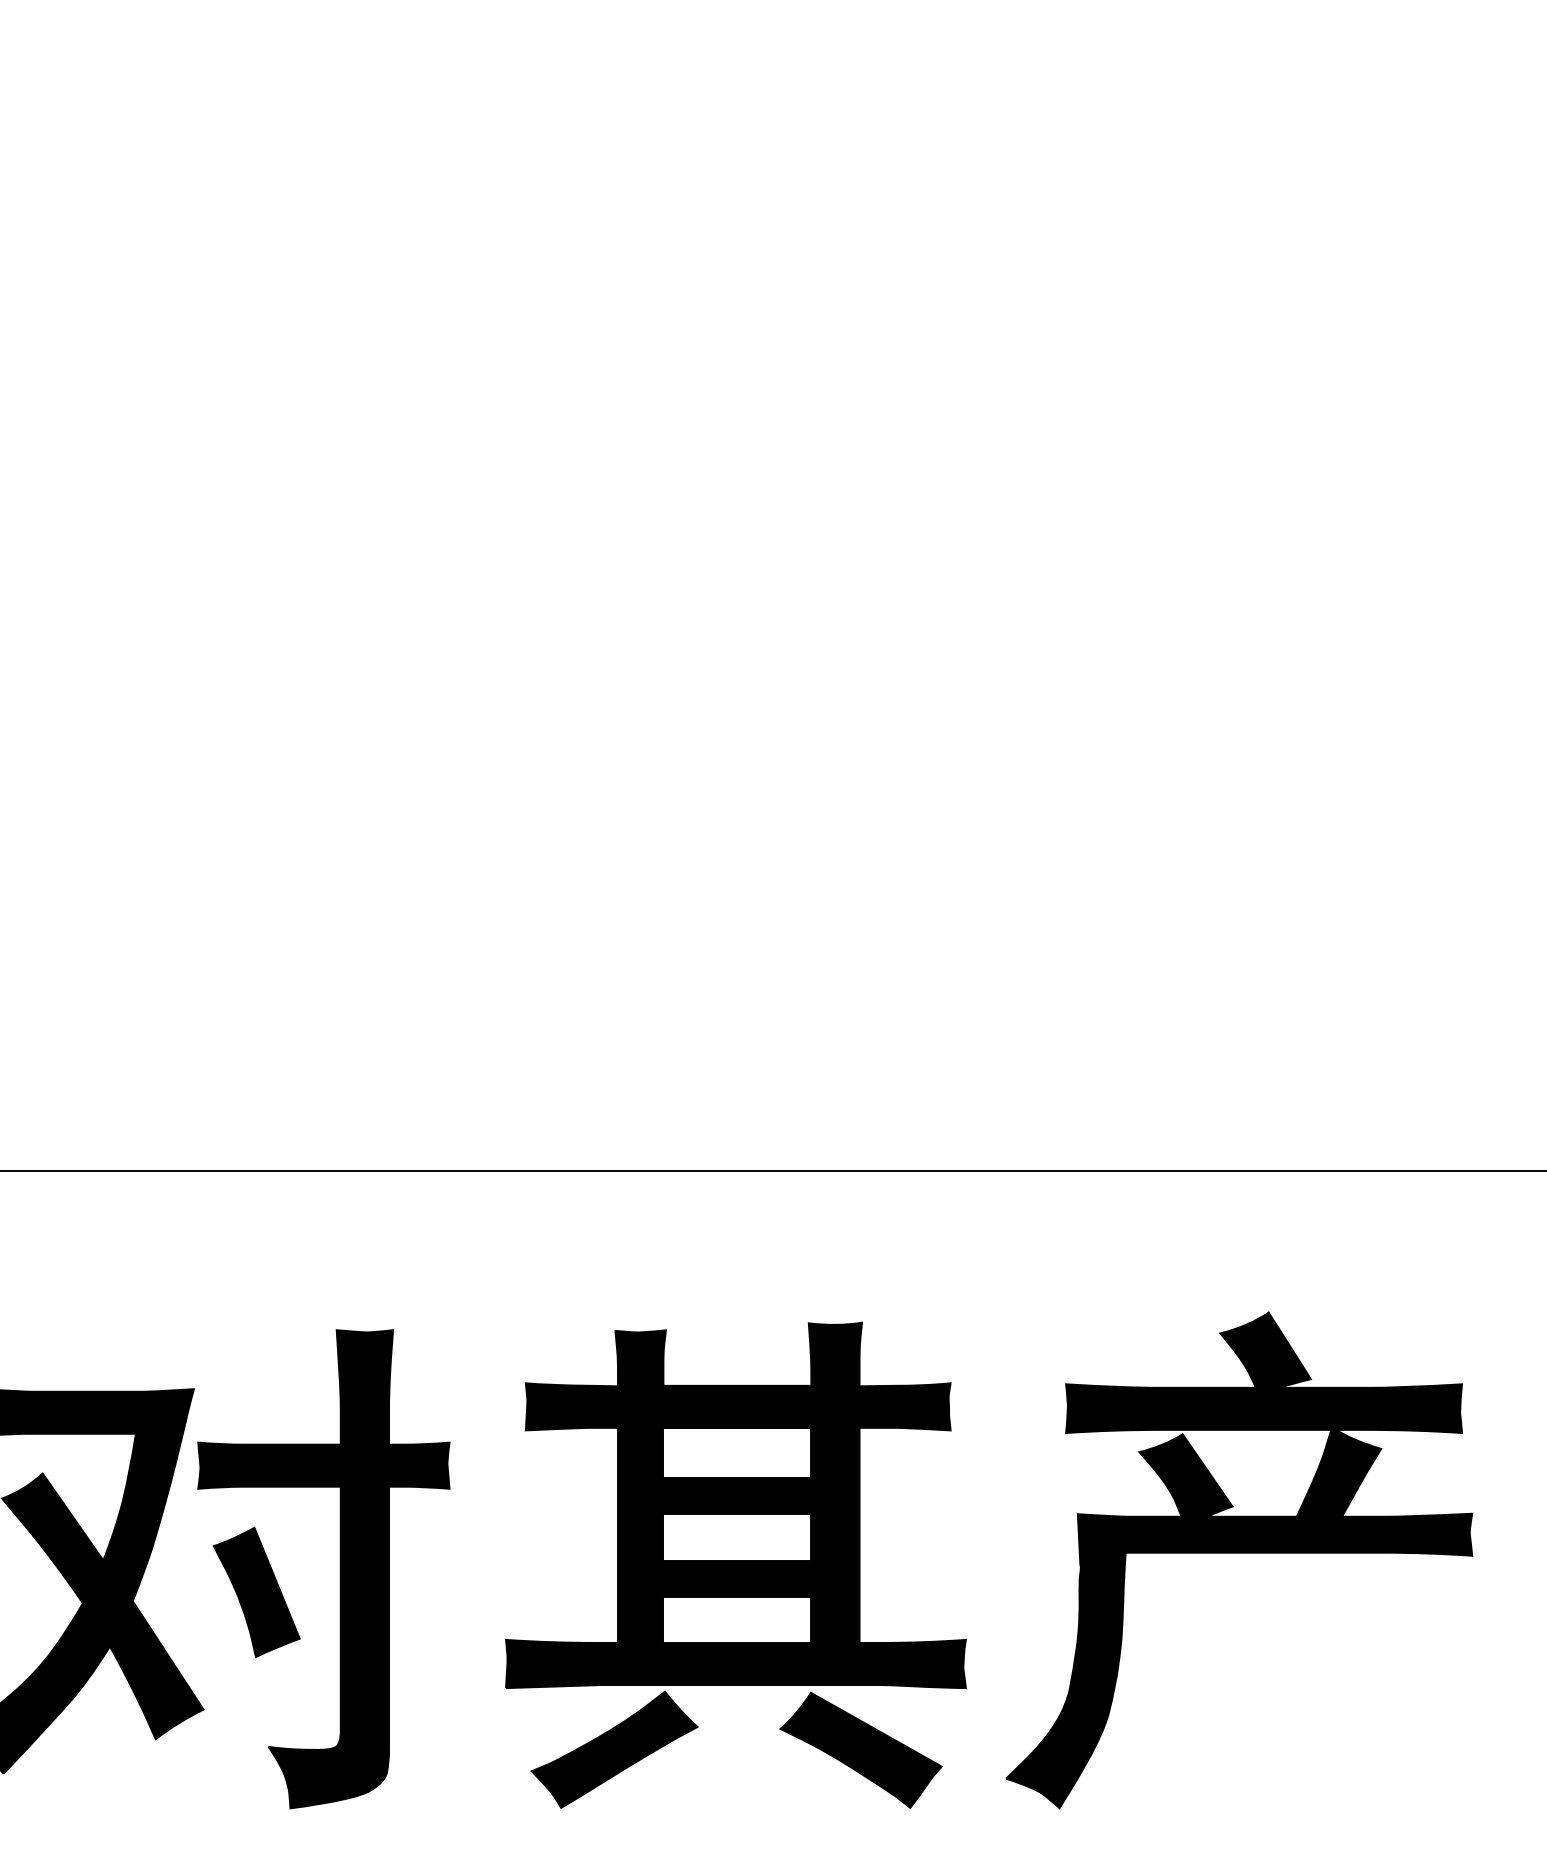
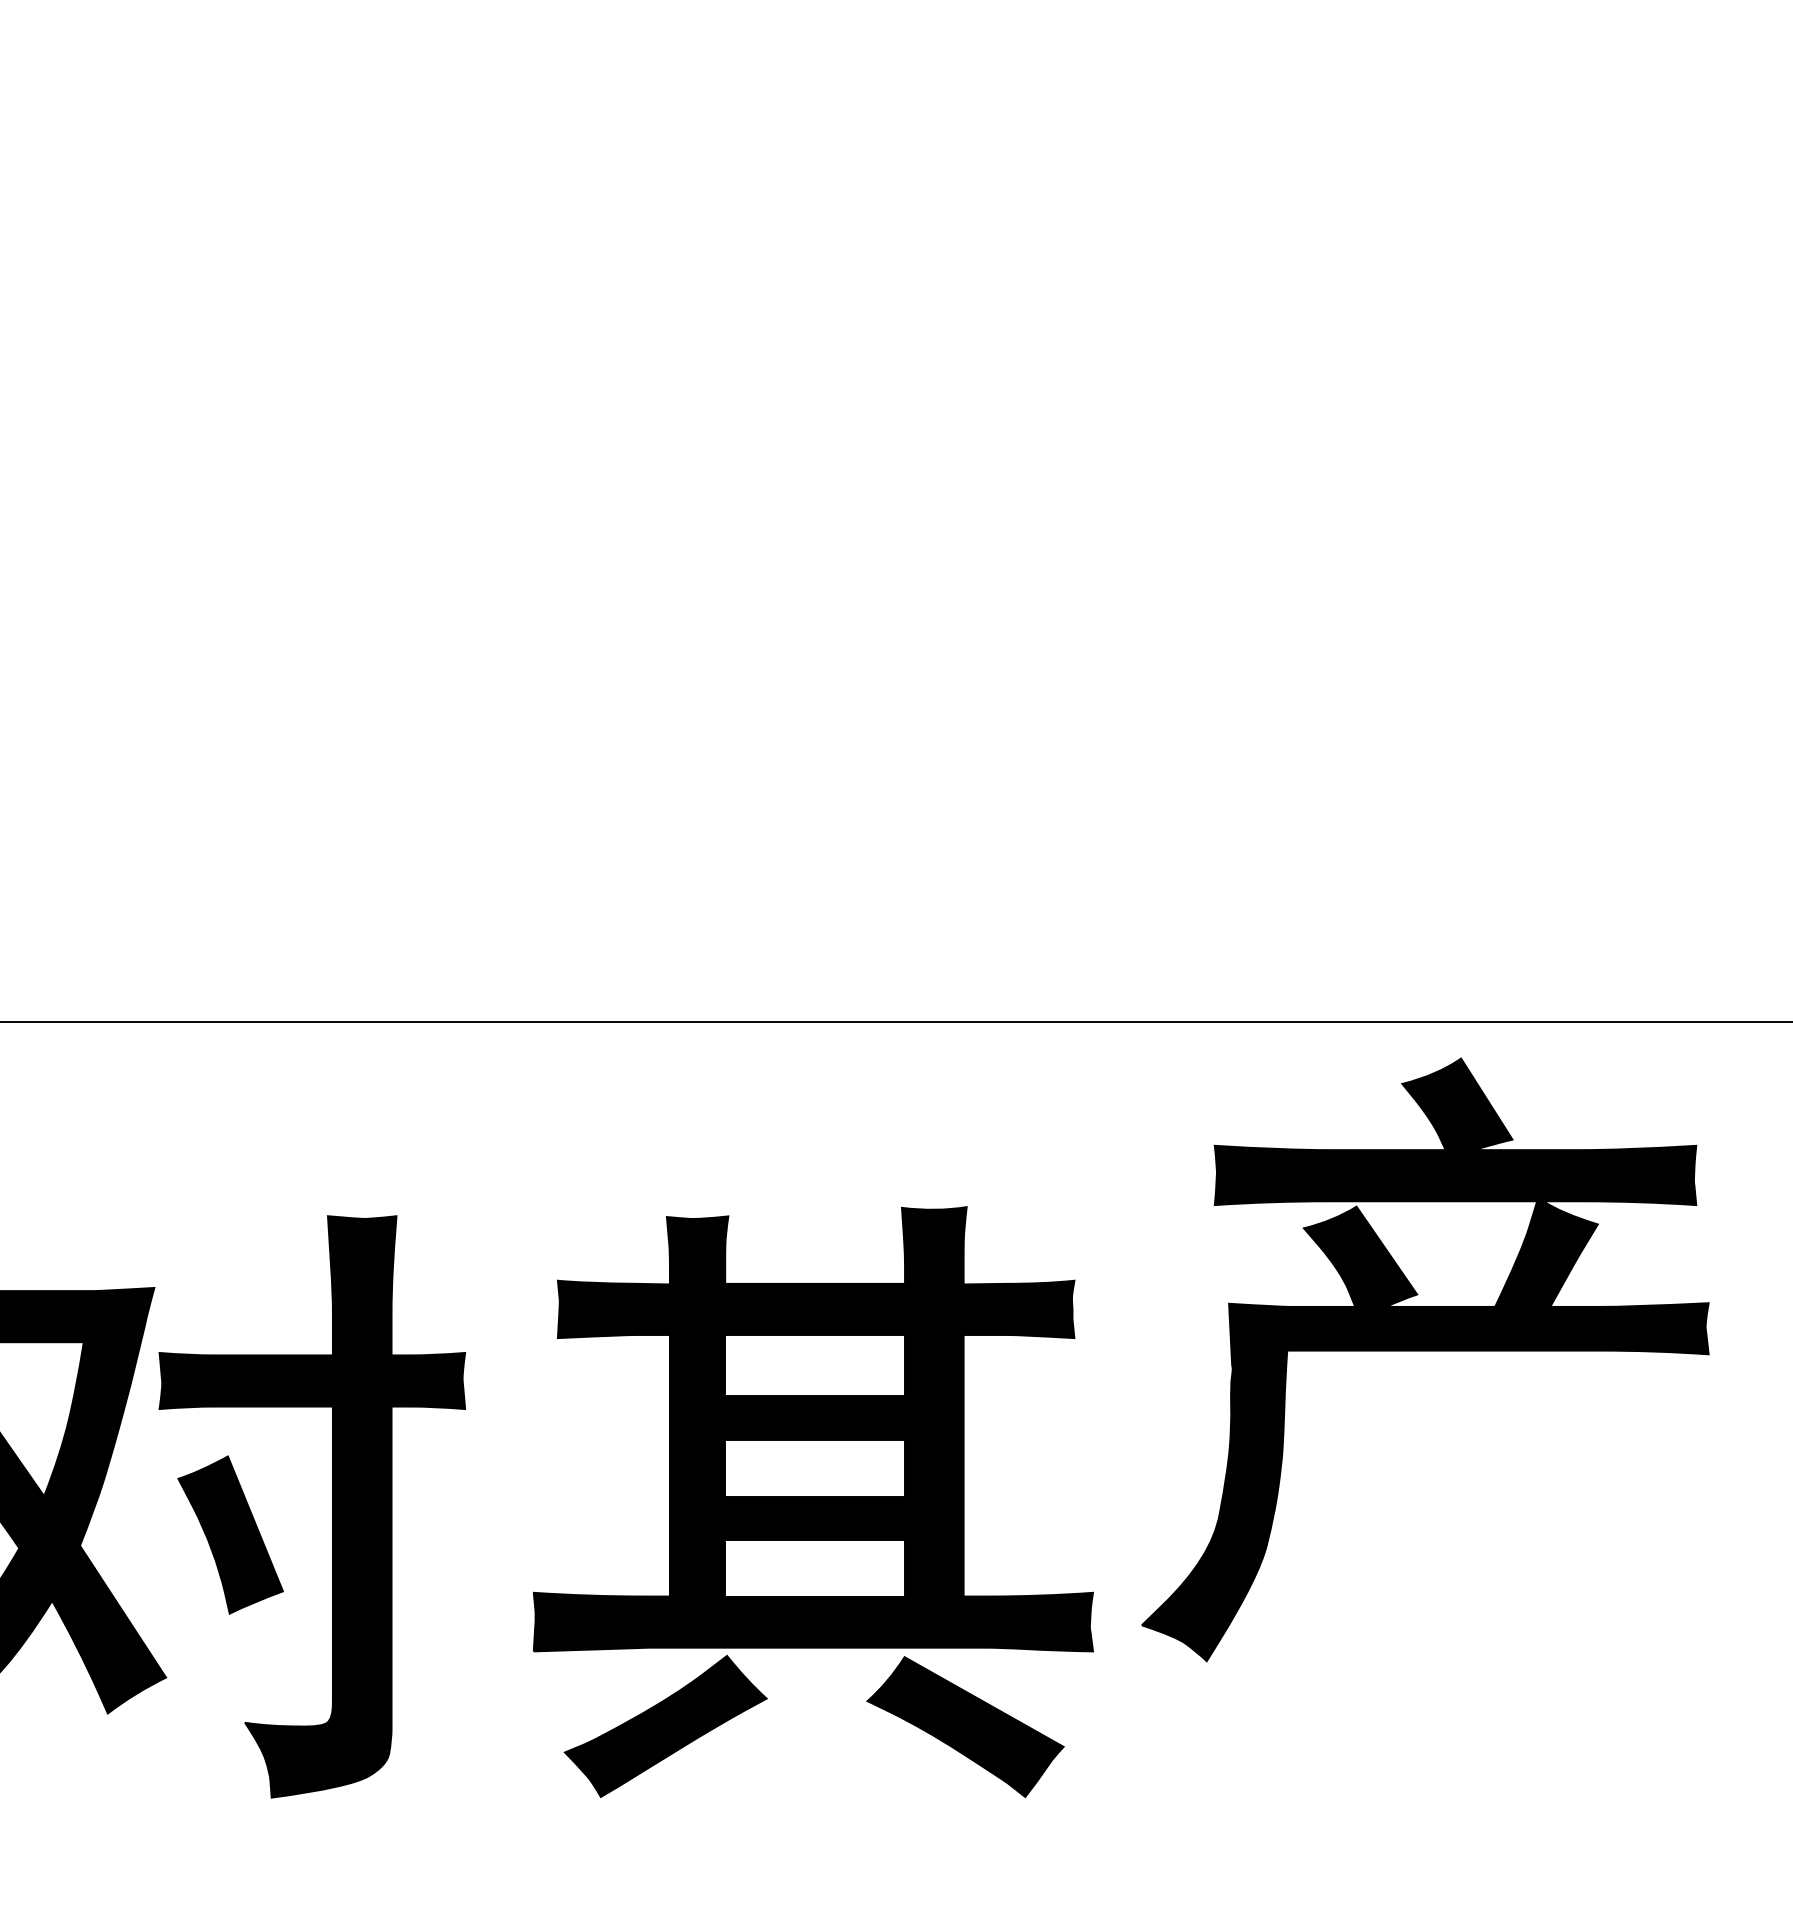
part: (1239, 1553) -> (1425, 1351), moved

